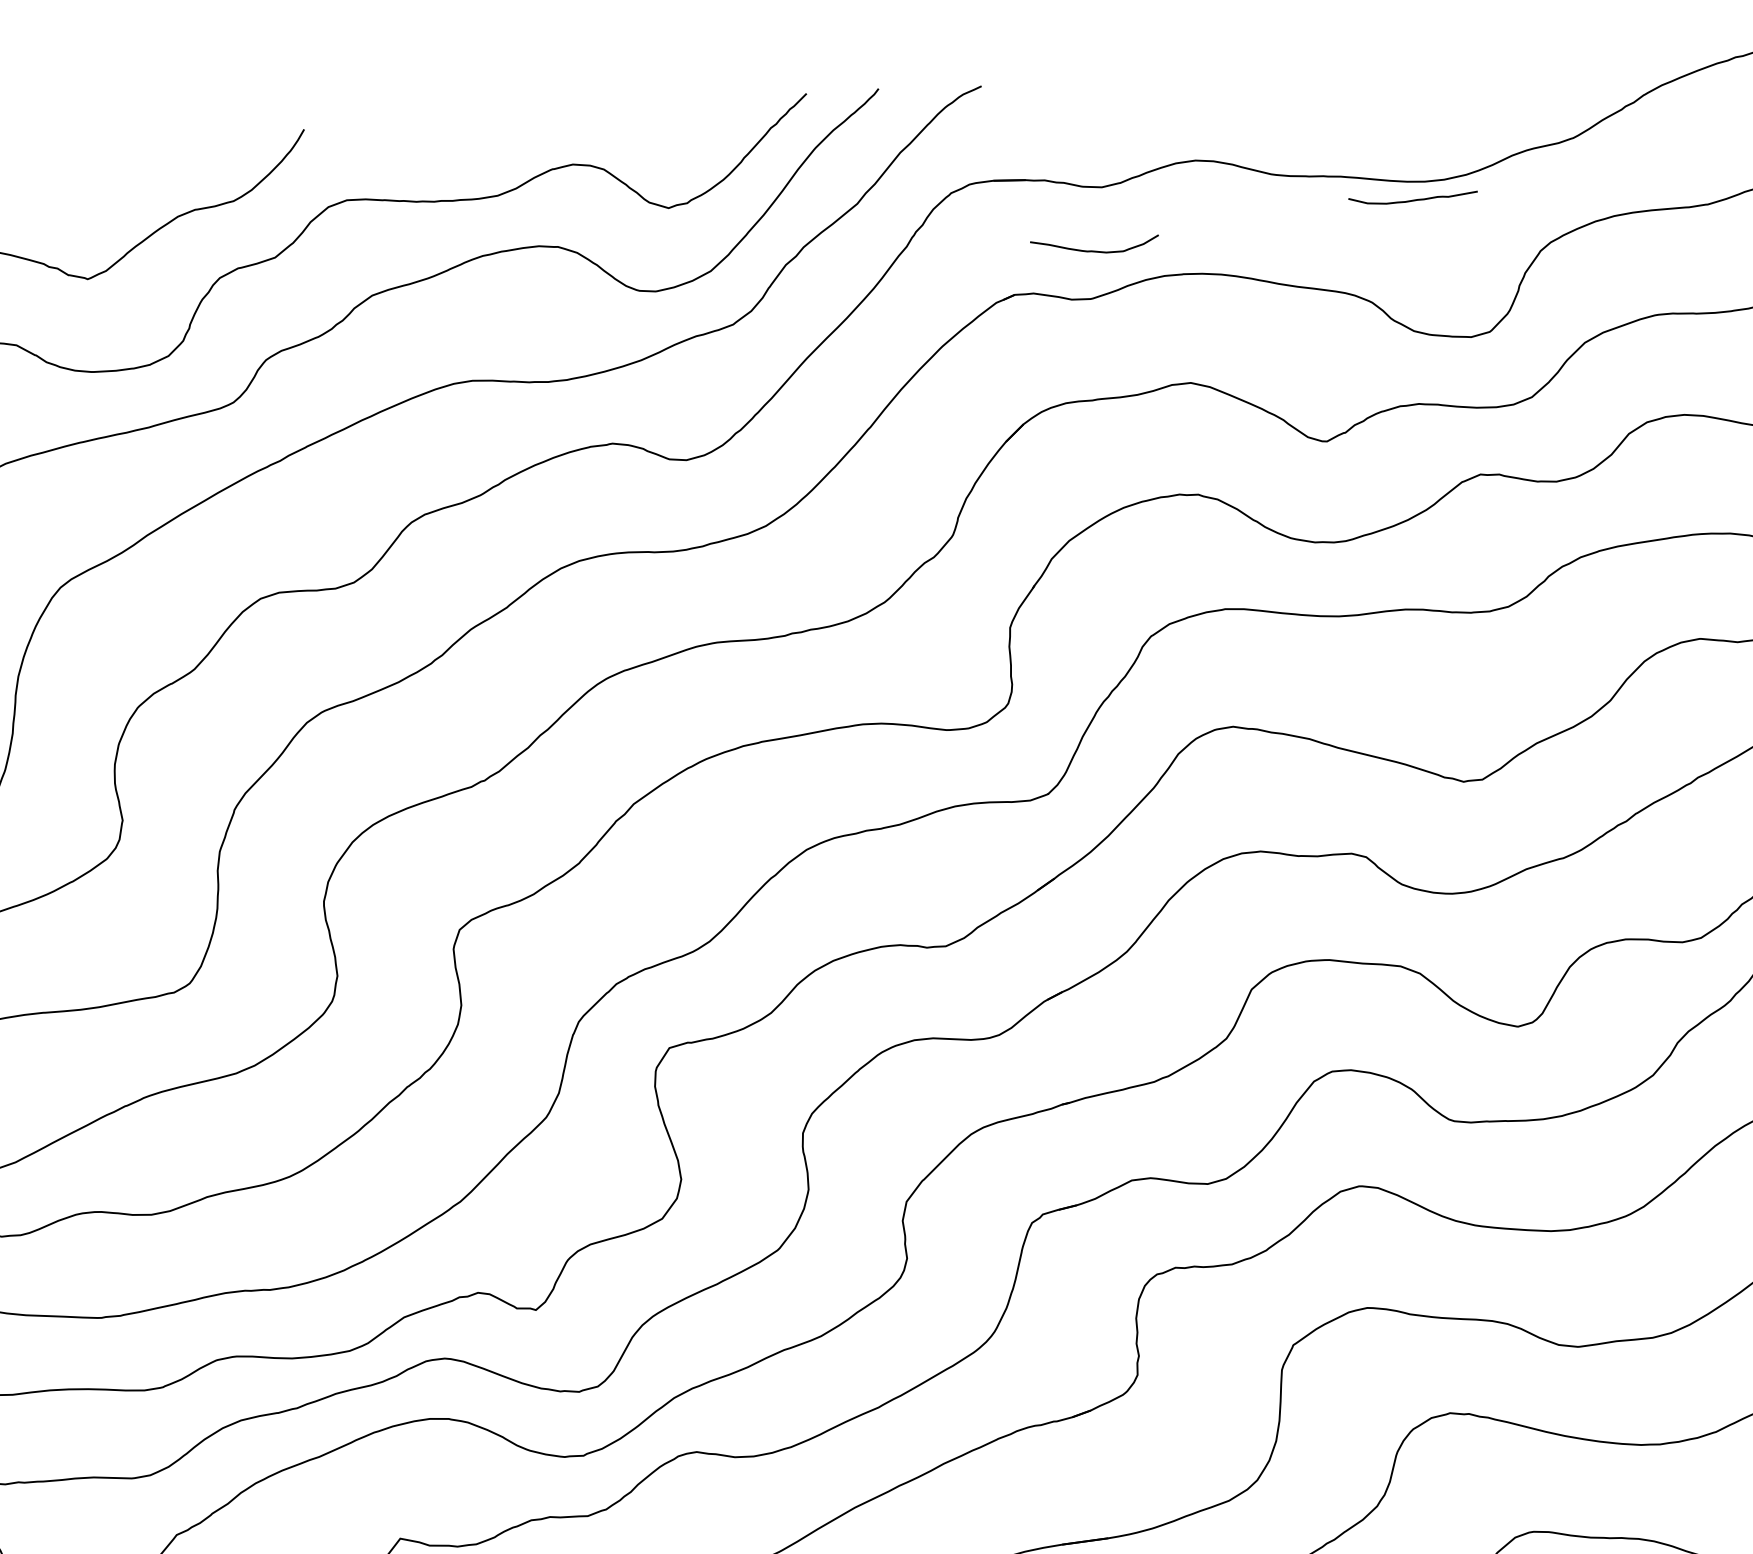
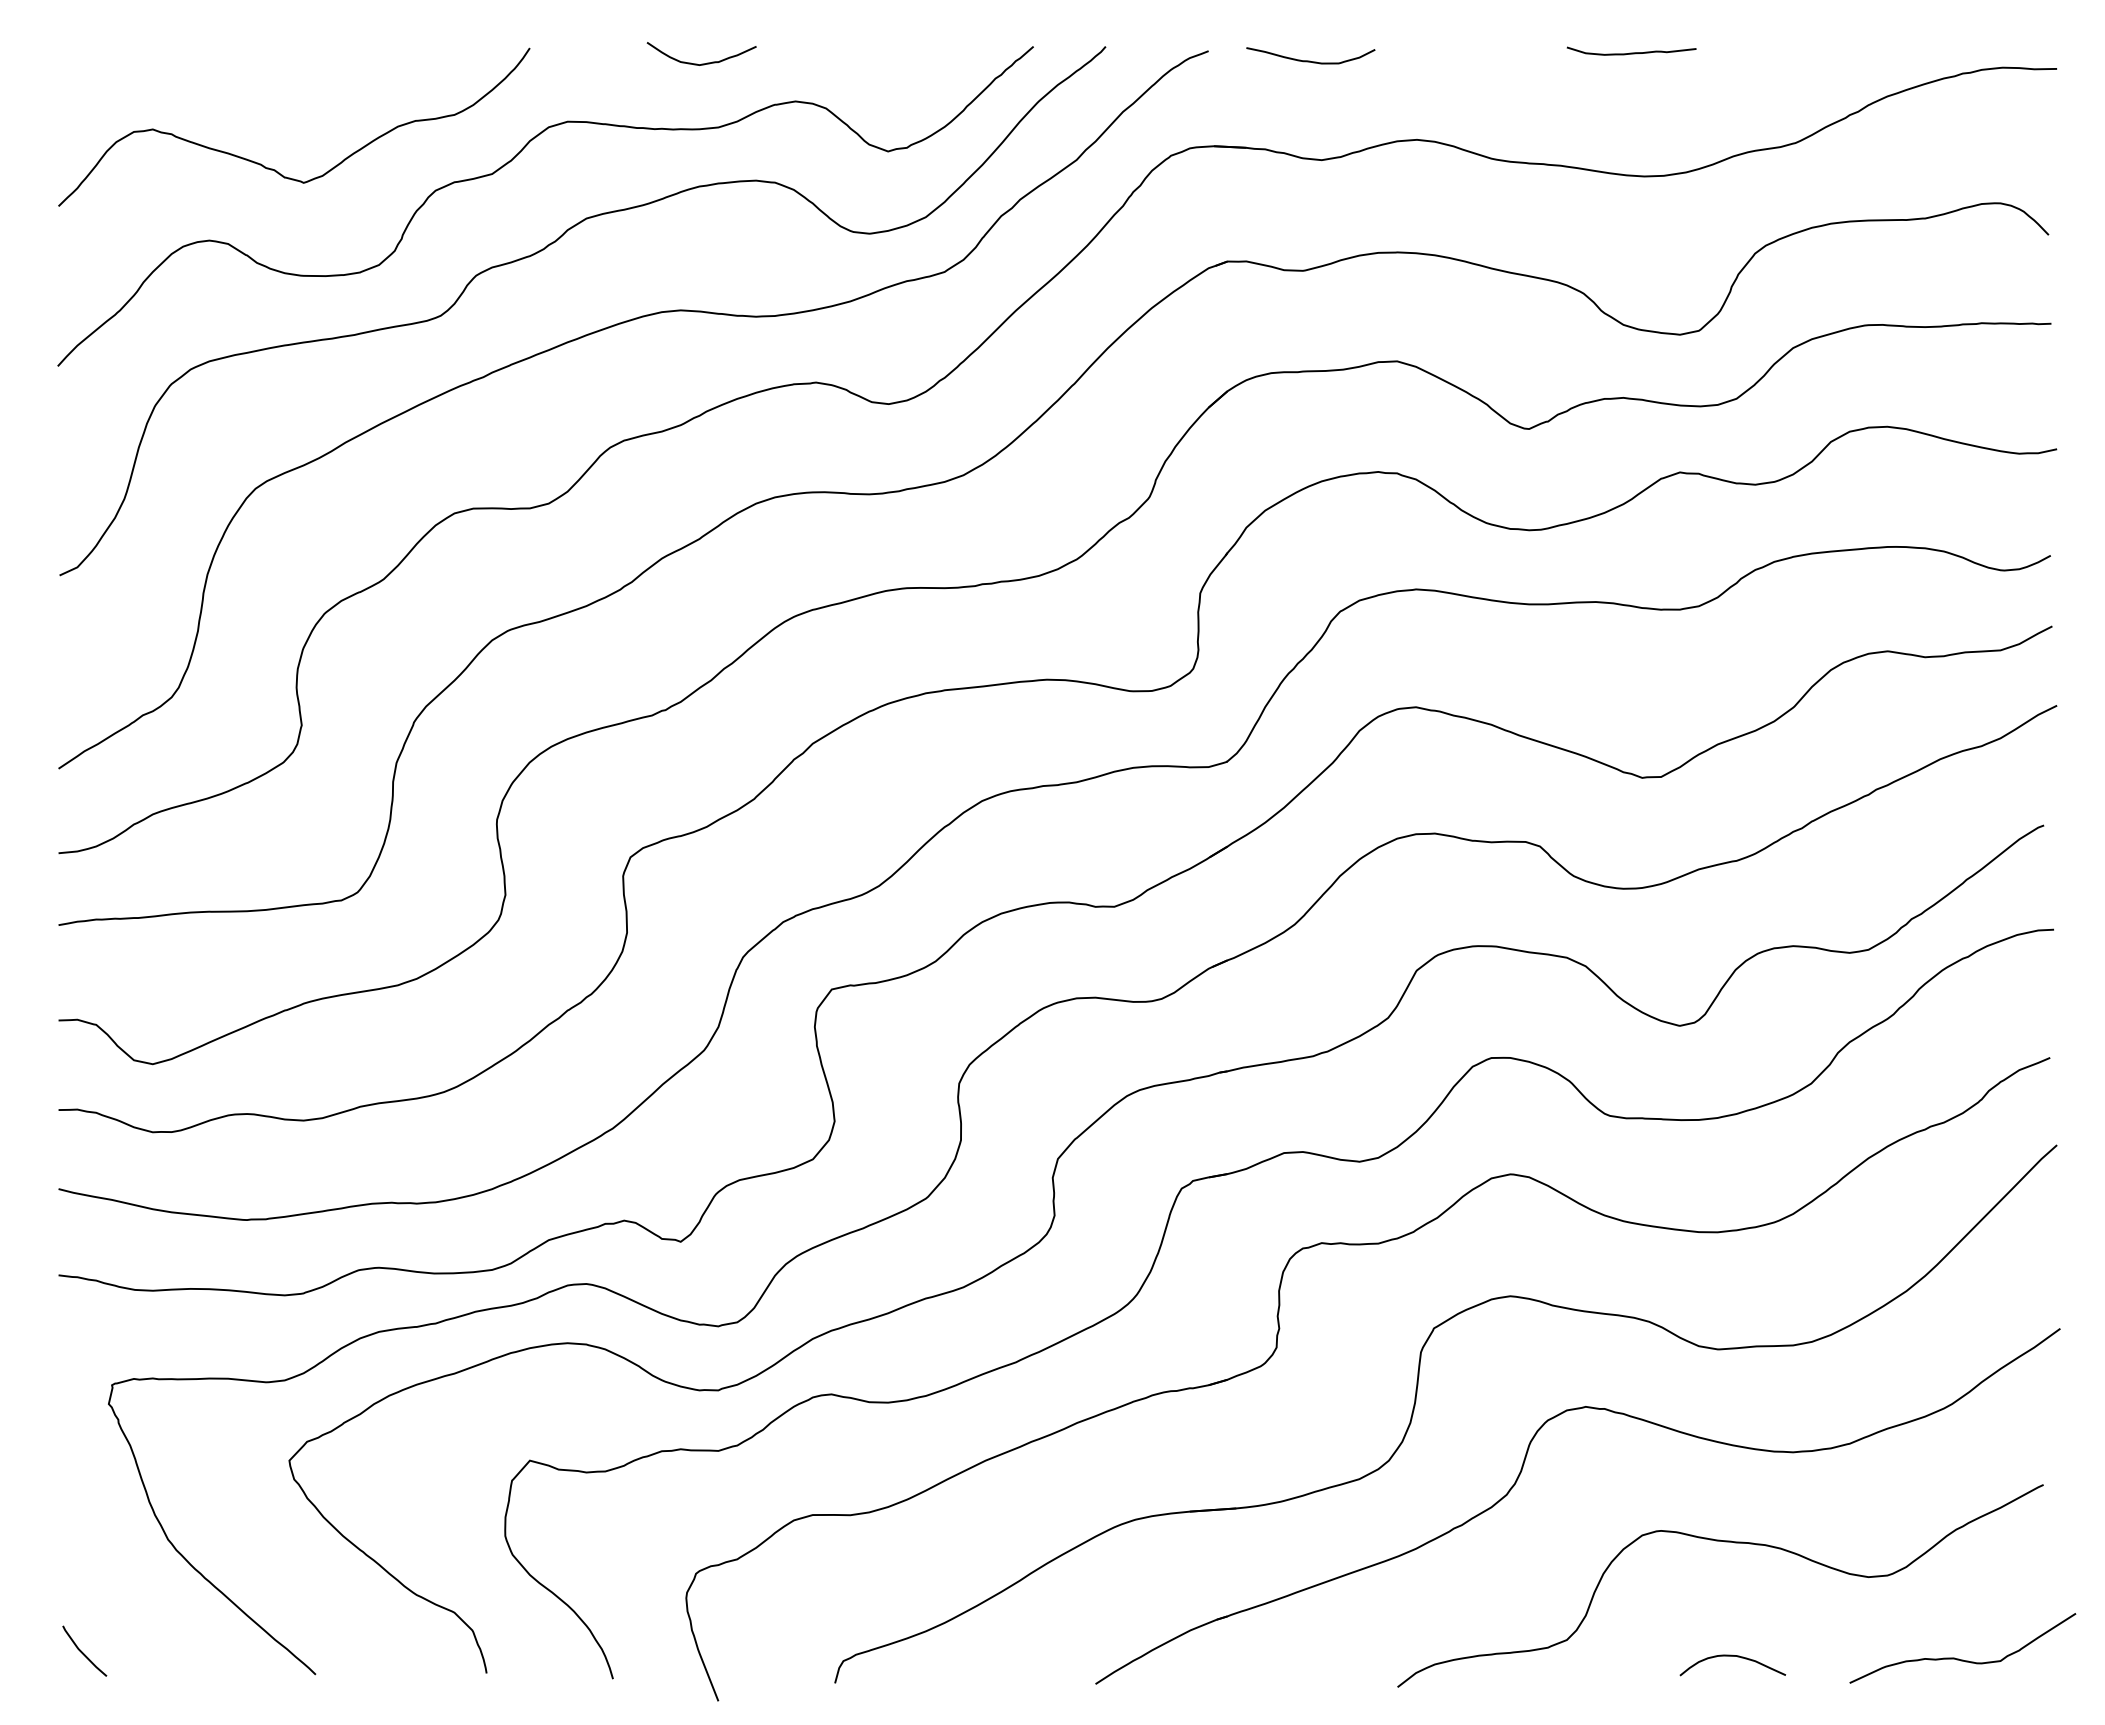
curve: (476, 133) -> (701, 63), added
curve: (1413, 199) -> (1631, 52), moved
curve: (1094, 250) -> (1310, 60), moved

